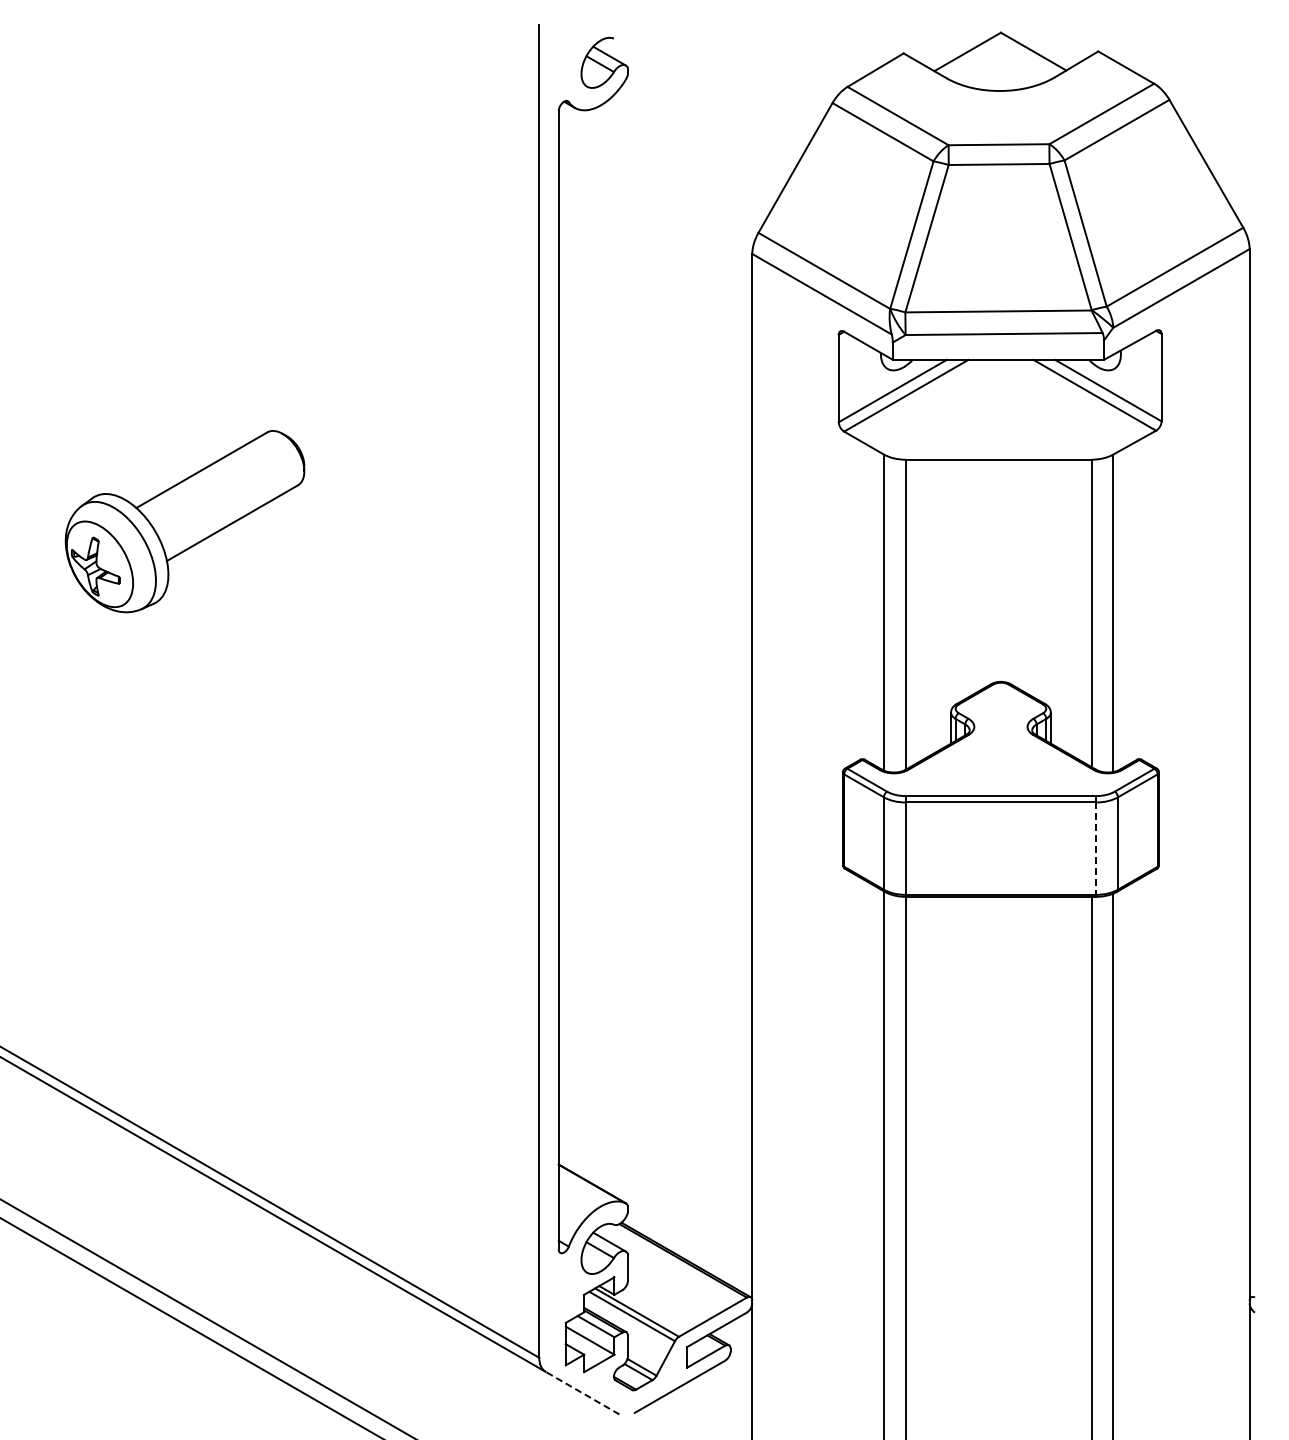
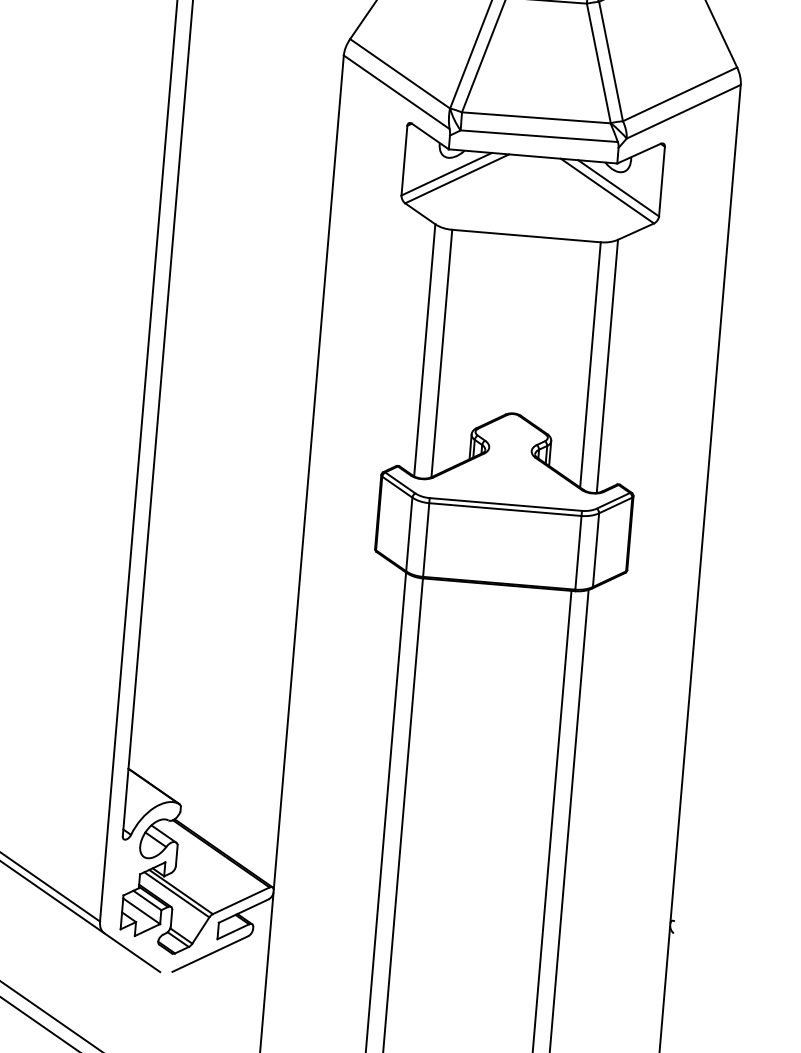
line: (1096, 849) -> (578, 553), dashed -> solid
line: (582, 1393) -> (132, 952), dashed -> solid

